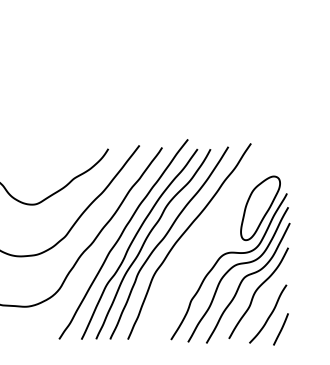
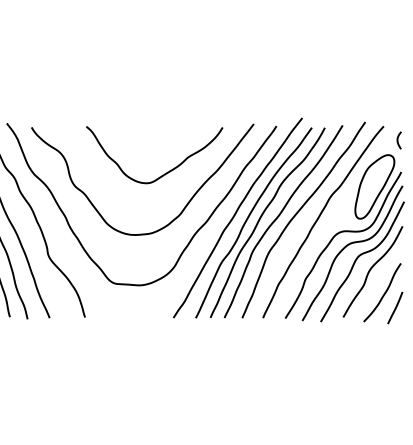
curve: (284, 161) -> (398, 140), added
curve: (205, 239) -> (319, 218), added

